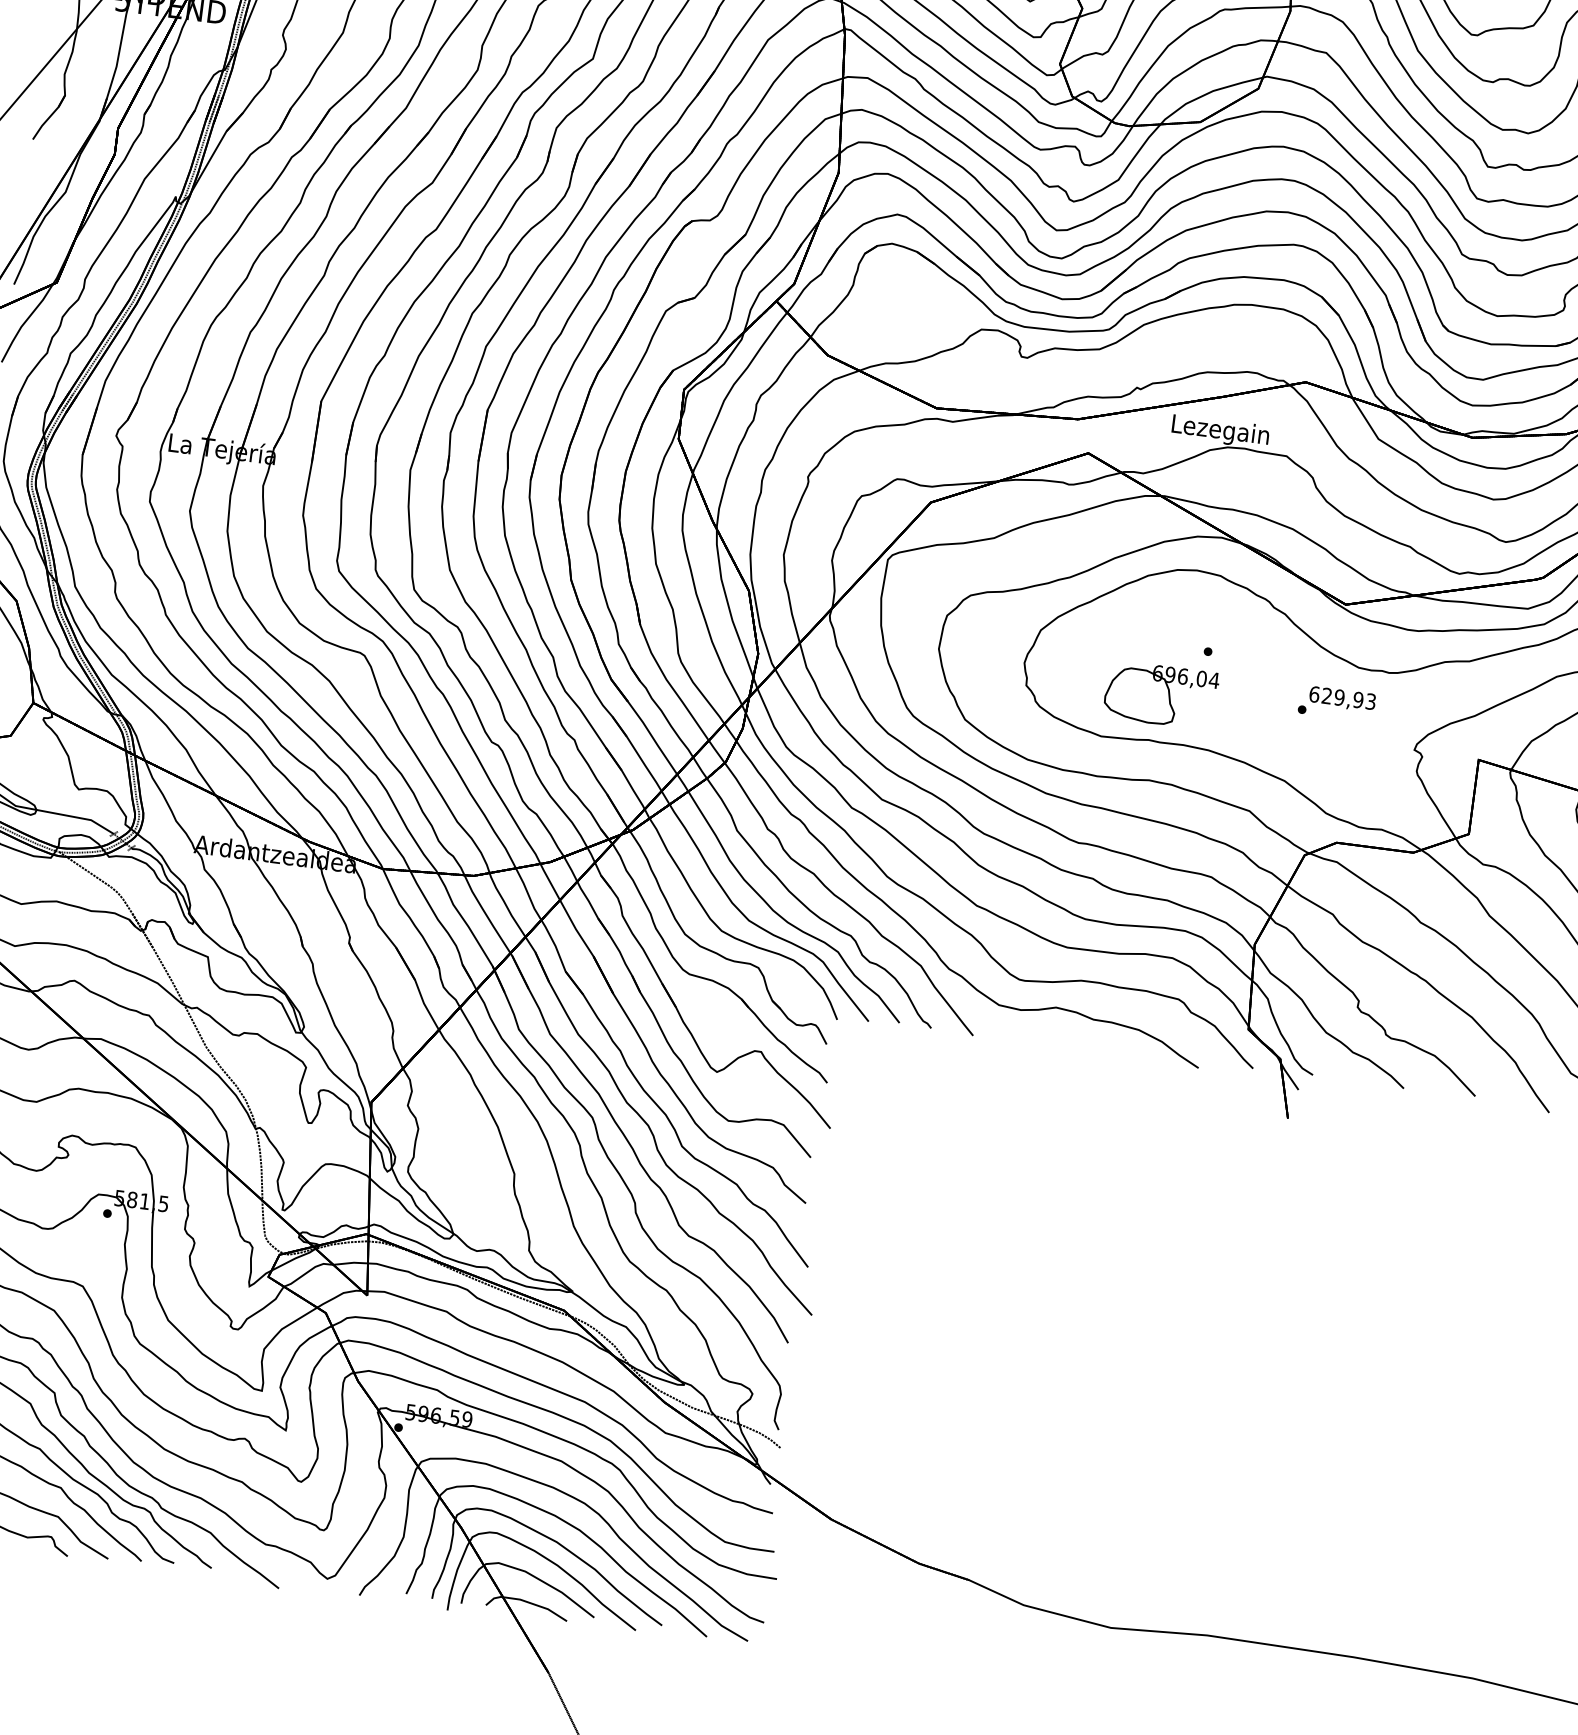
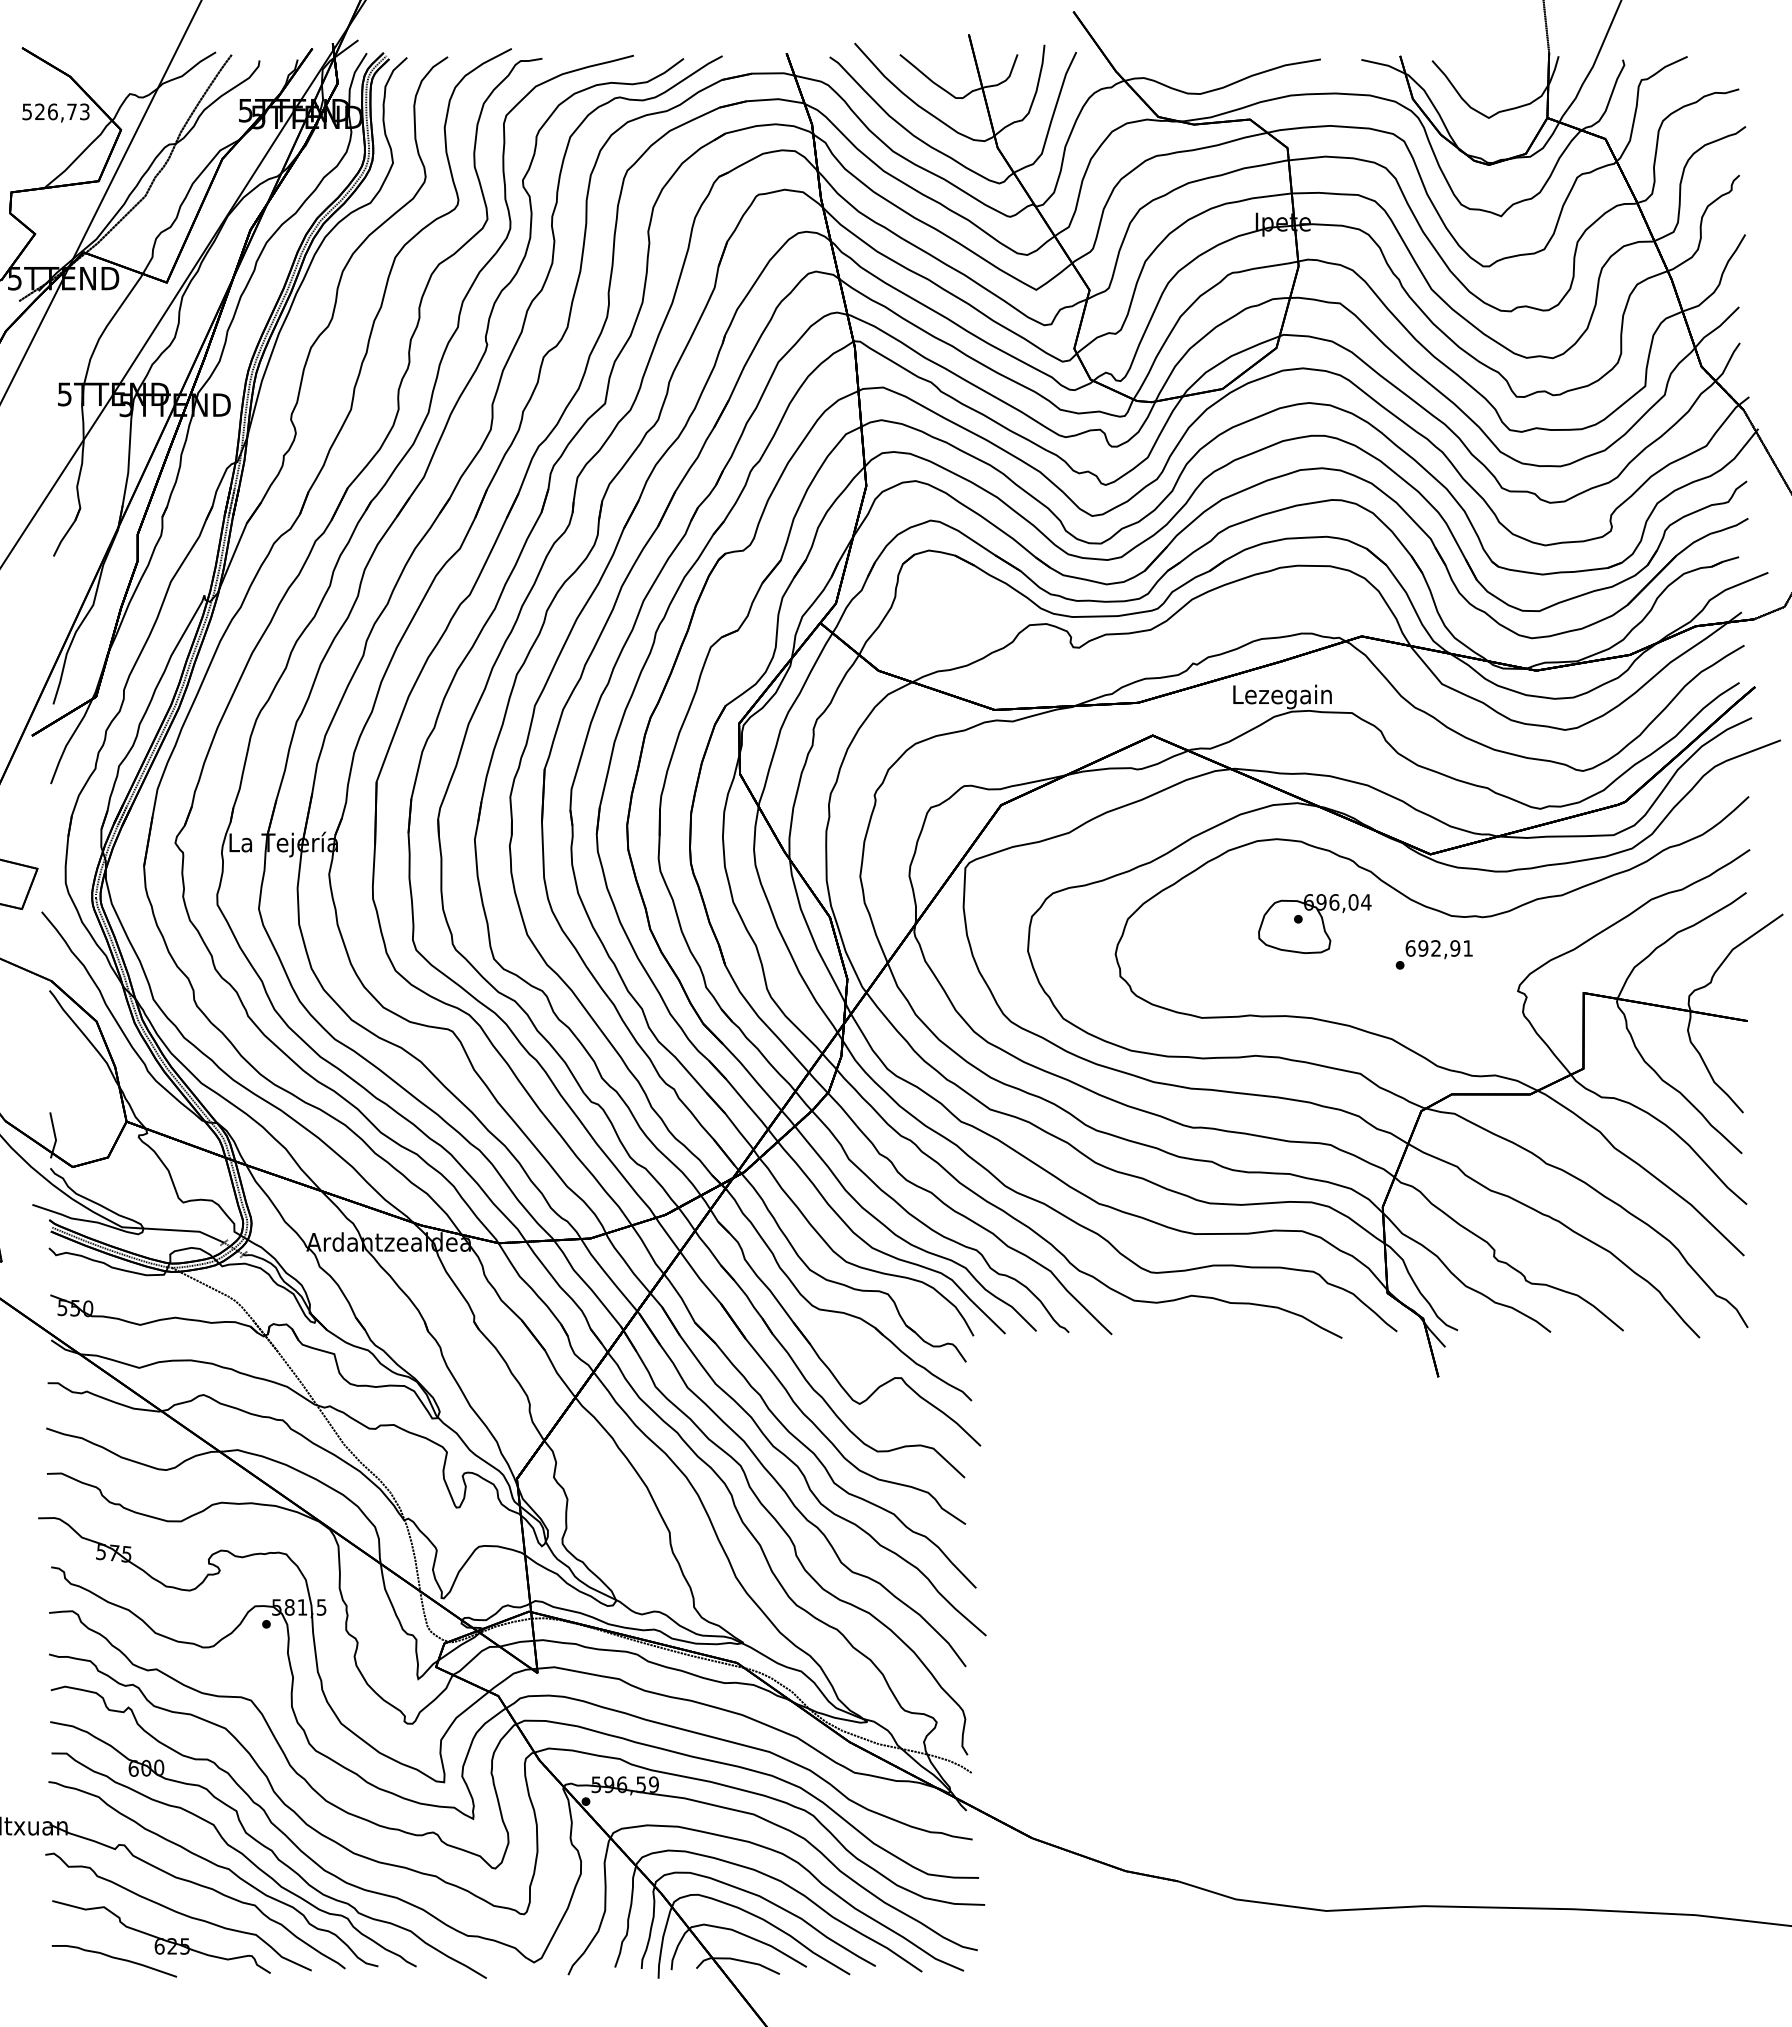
part: (1160, 694) -> (1314, 923), moved
text: (1348, 698) -> (1445, 948), 629,93 -> 692,91

